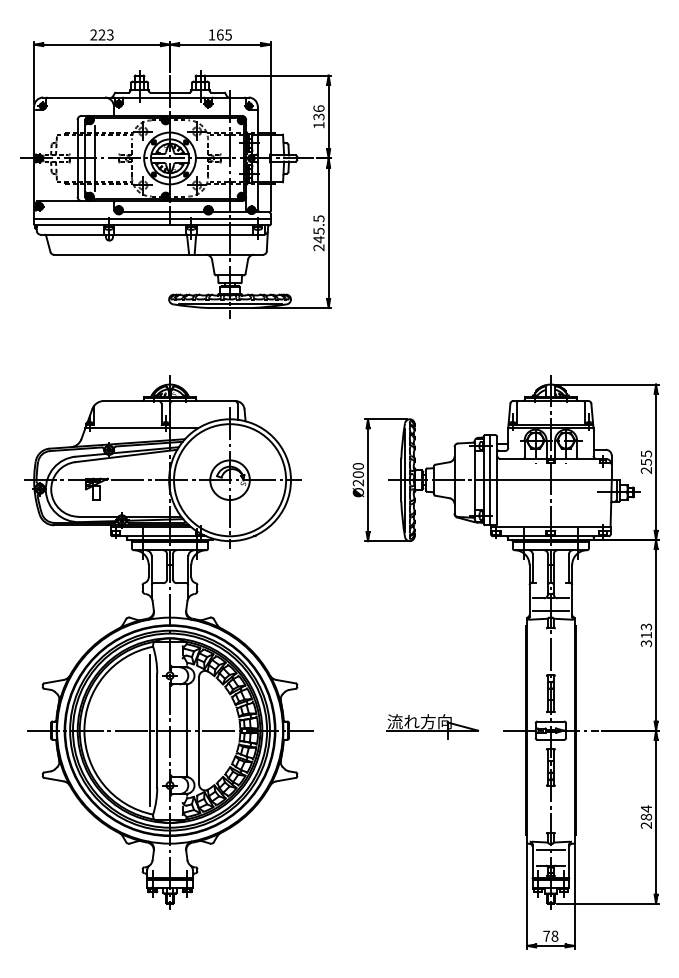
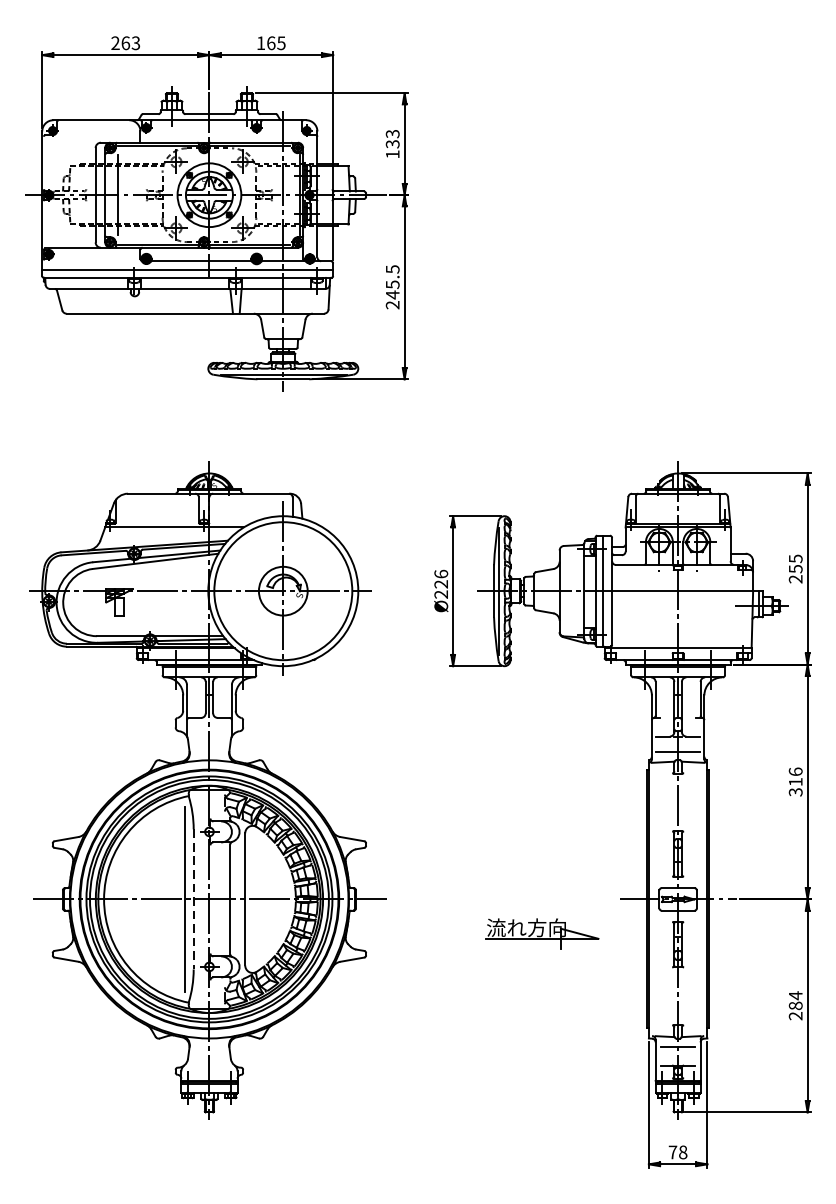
text: (101, 34) -> (125, 42), 223 -> 263
text: (318, 108) -> (392, 133), 136 -> 133
text: (357, 470) -> (440, 579), Ø200 -> Ø226
text: (645, 626) -> (794, 771), 313 -> 316
part: (432, 726) -> (542, 933), moved
line: (157, 730) -> (194, 899), solid -> dashed

